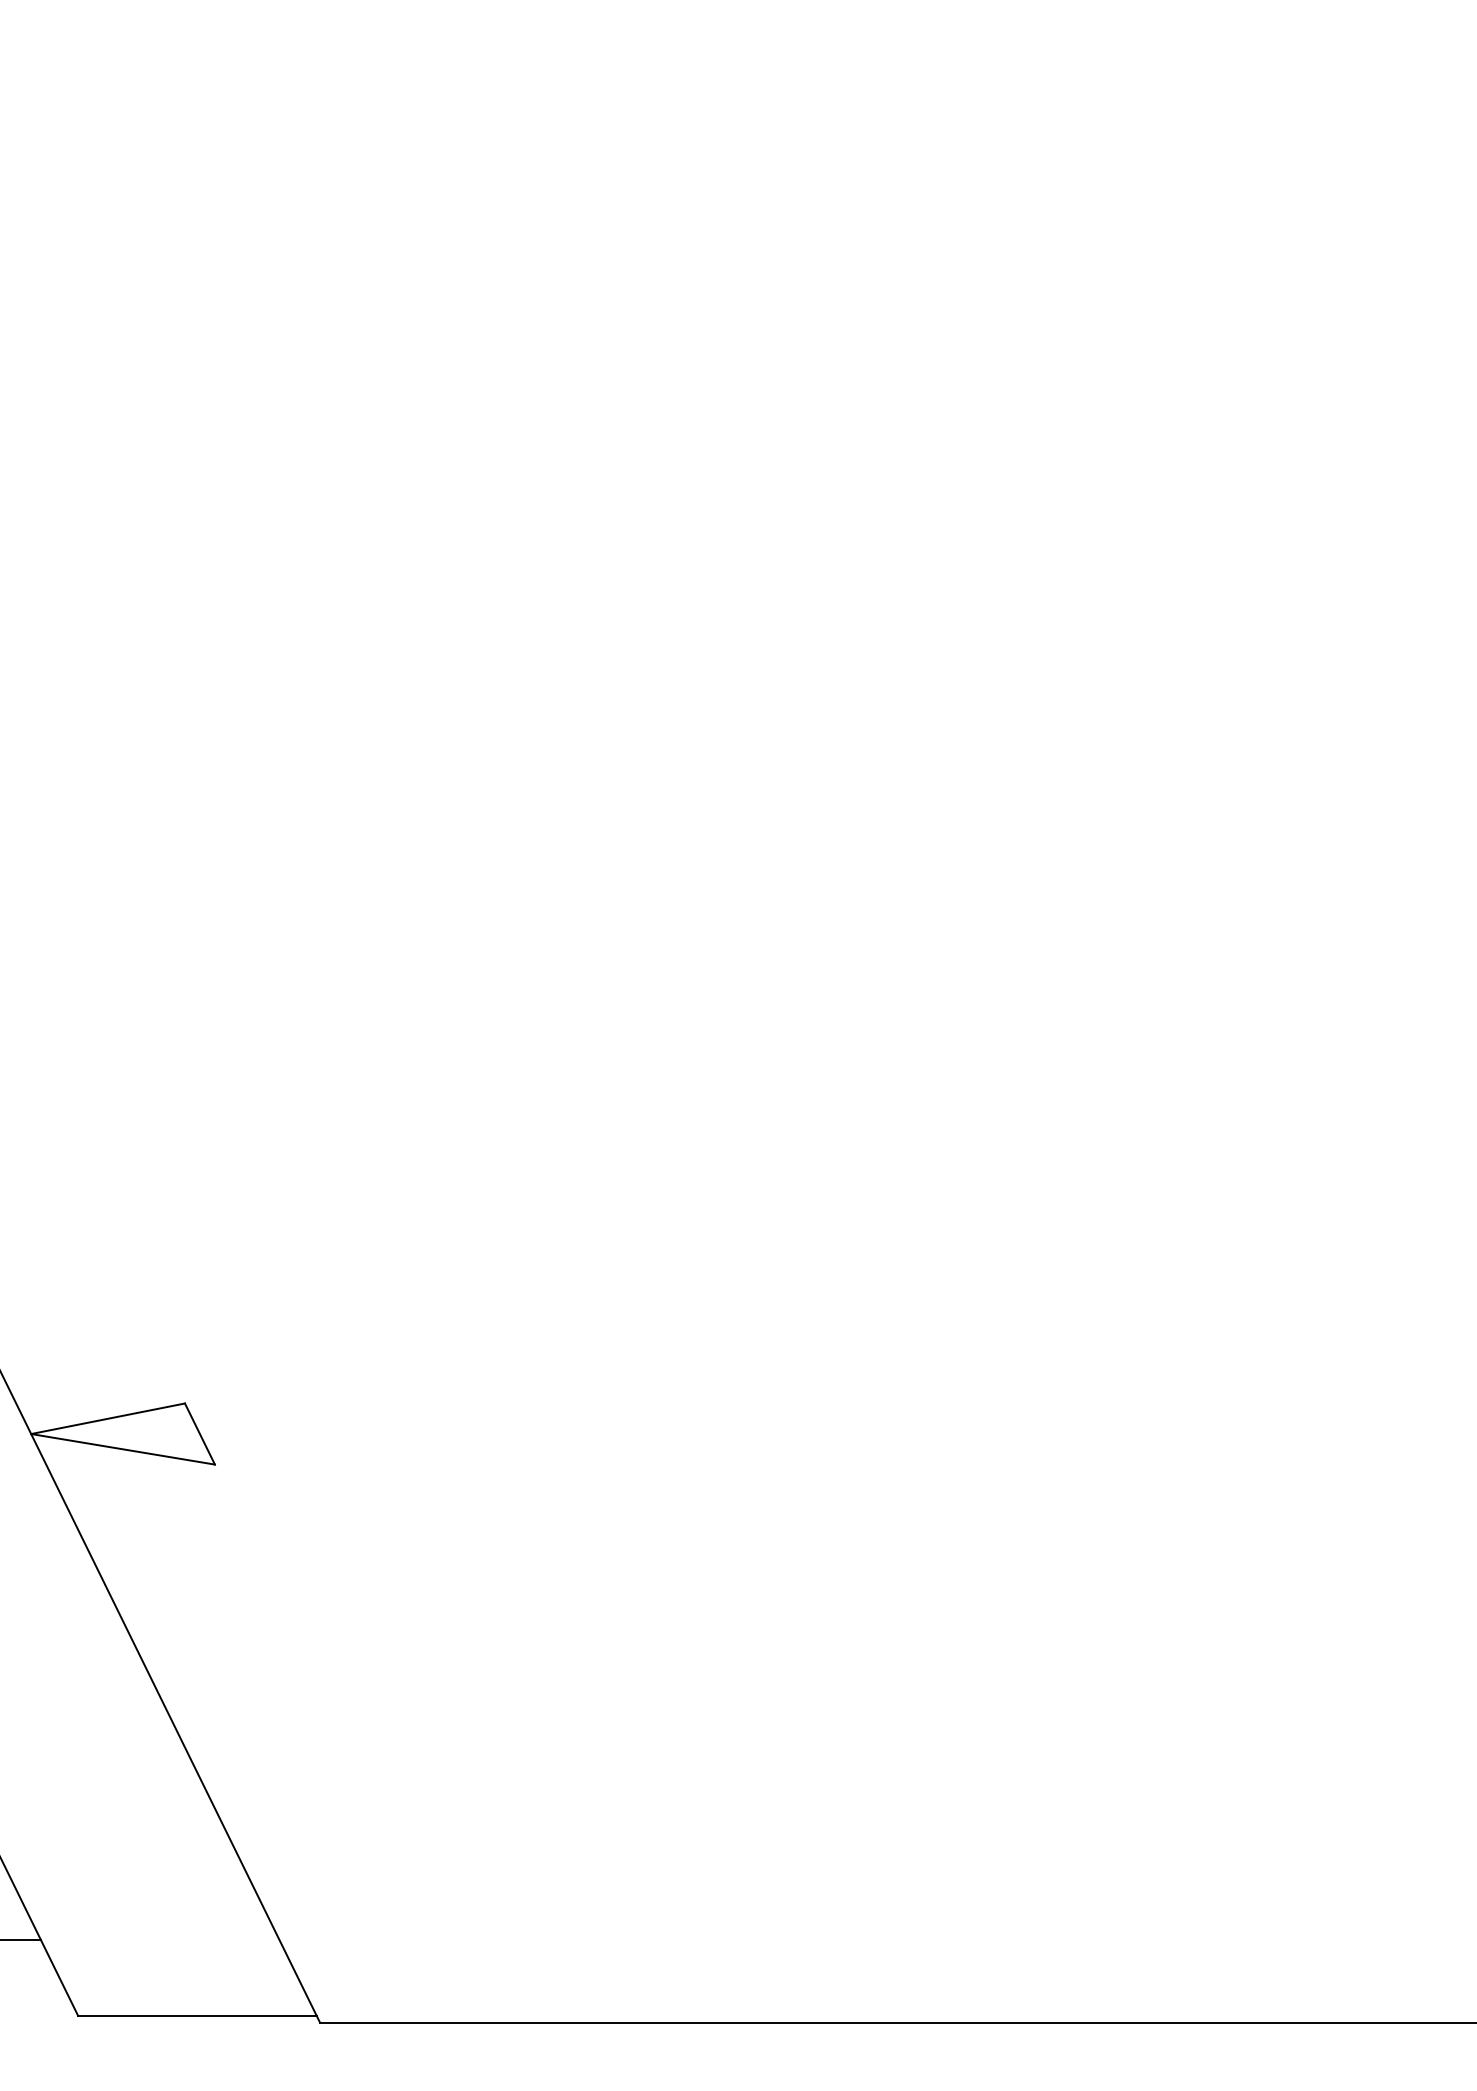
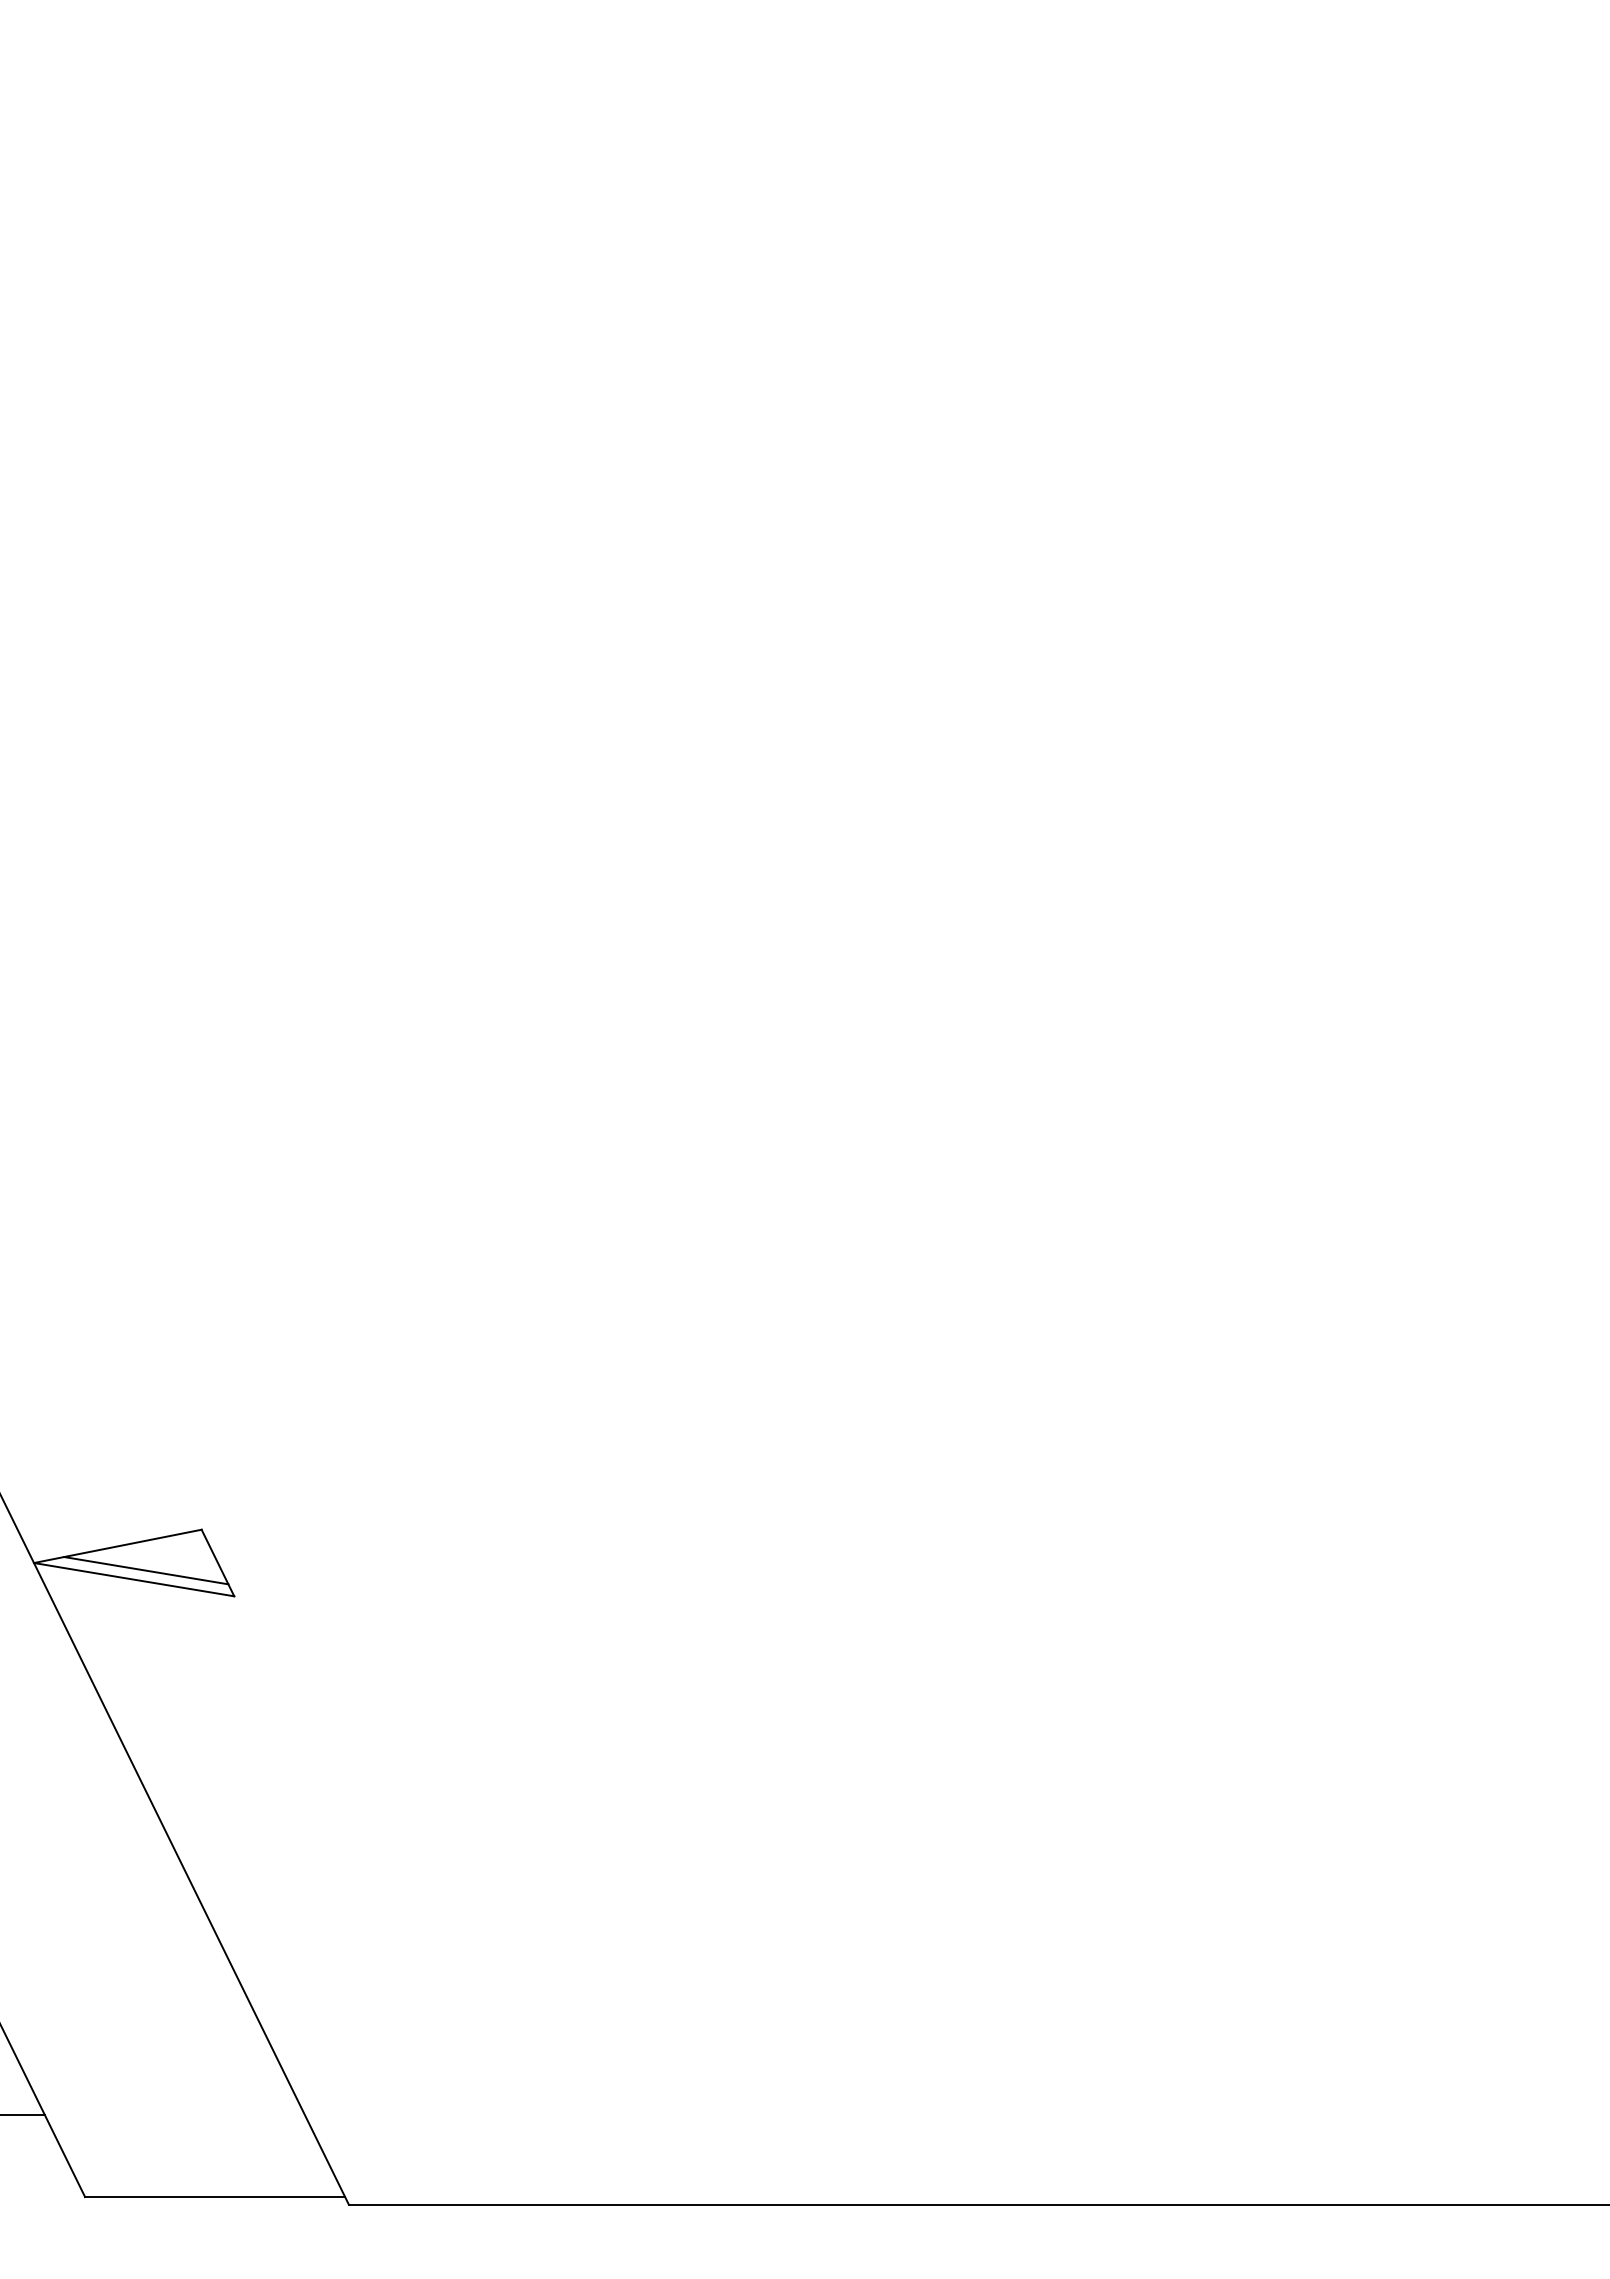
line: (134, 1440) -> (146, 1570), added

